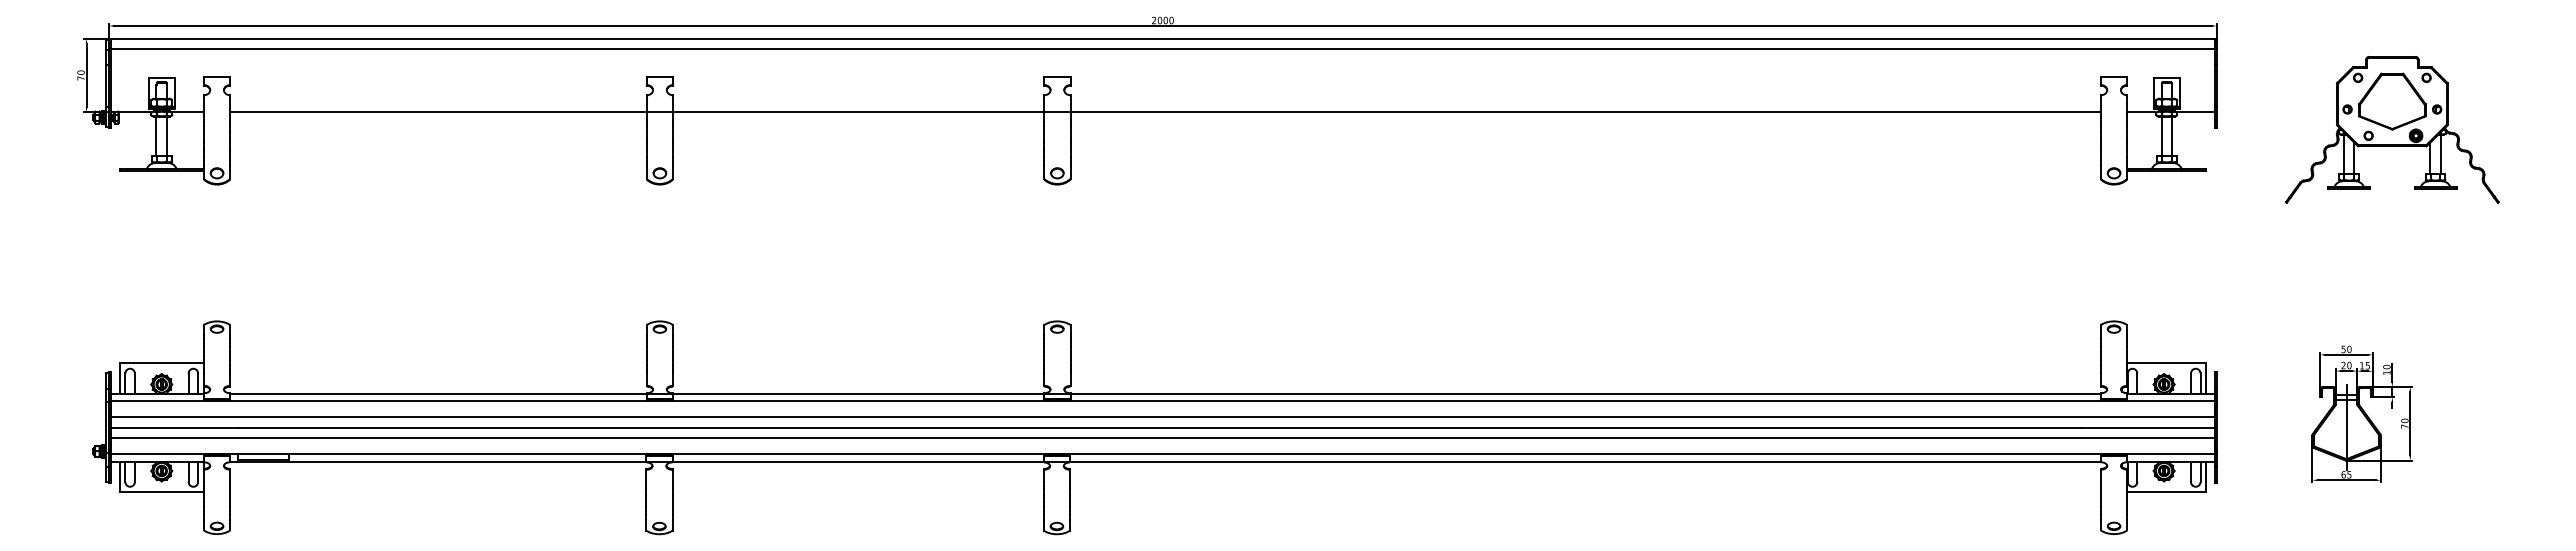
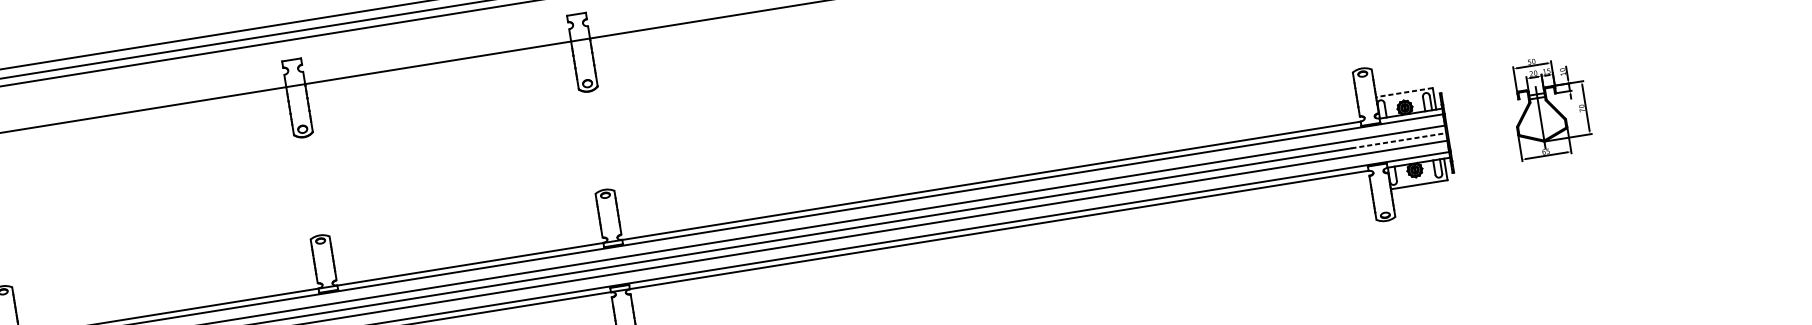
line: (2166, 363) -> (1404, 92), solid -> dashed
line: (2149, 427) -> (1399, 140), solid -> dashed

